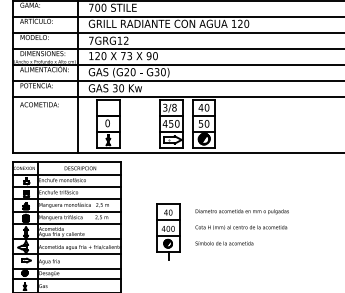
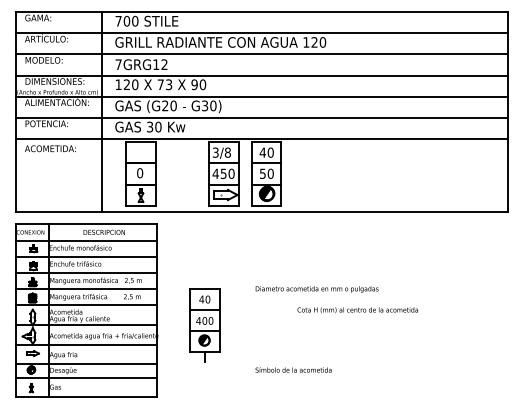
text: (241, 227) -> (357, 310), moved
part: (168, 232) -> (204, 325), moved
text: (224, 242) -> (293, 369), moved

